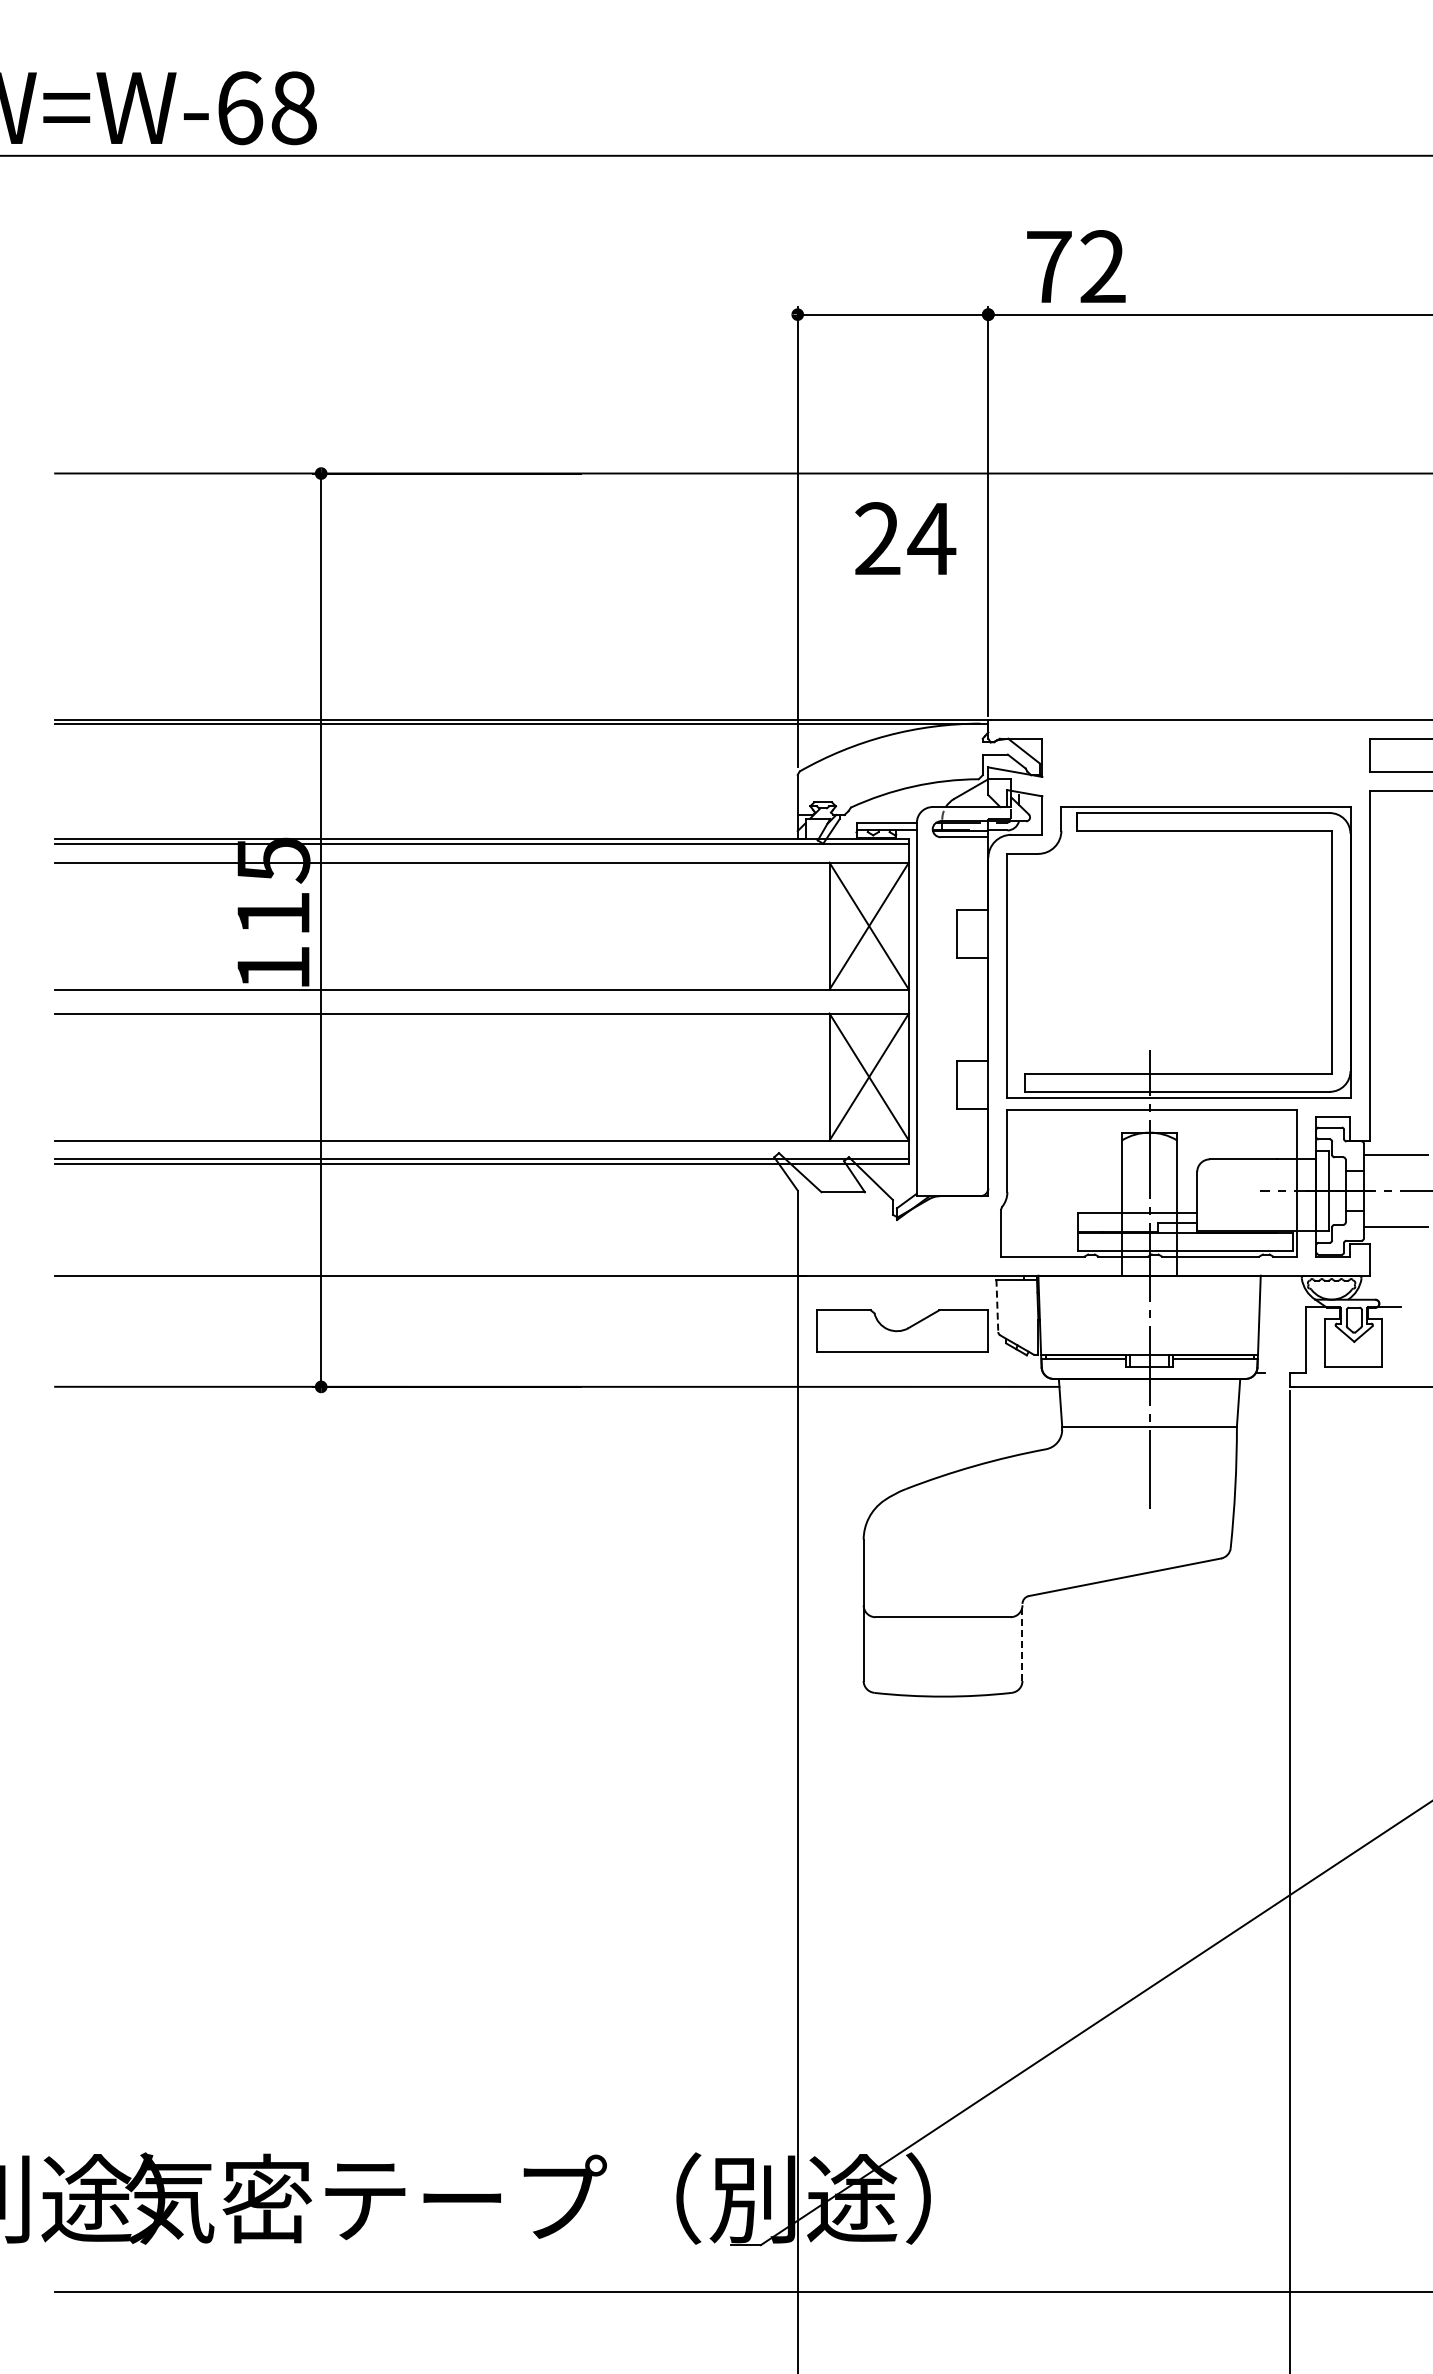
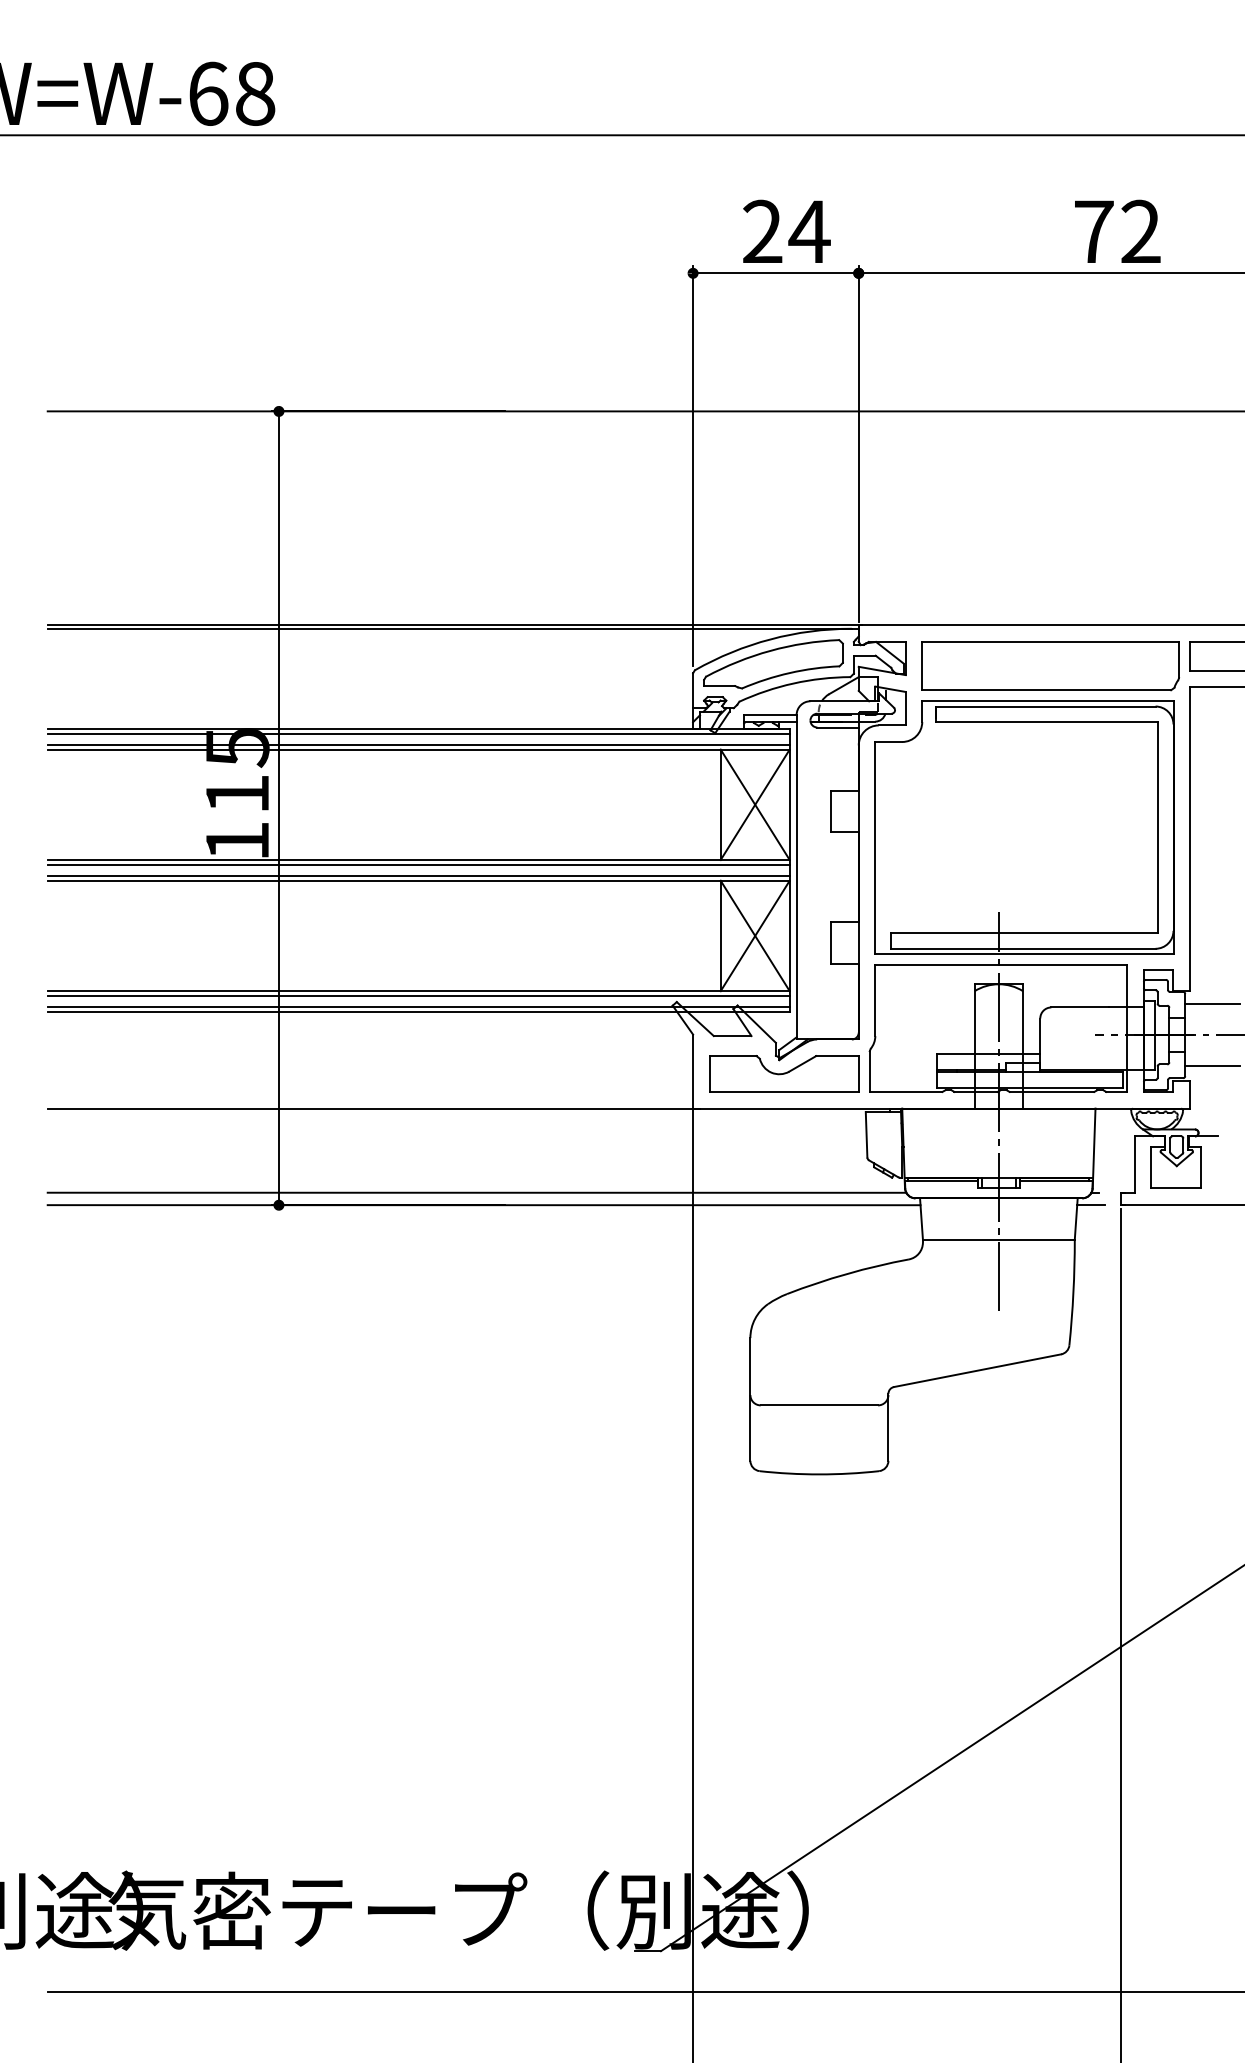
text: (1076, 266) -> (1117, 231), moved
text: (905, 538) -> (786, 231), moved
part: (890, 764) -> (773, 664), added
part: (1208, 766) -> (1050, 666), added
line: (481, 857) -> (418, 745), added
line: (481, 995) -> (418, 865), added
line: (481, 1007) -> (418, 875), added
line: (481, 1146) -> (418, 996), added
line: (997, 1306) -> (866, 1135), dashed -> solid
part: (902, 1330) -> (784, 1073), moved
line: (548, 1372) -> (476, 1192), added
line: (1255, 1386) -> (1090, 1204), added
line: (1022, 1642) -> (888, 1427), dashed -> solid

